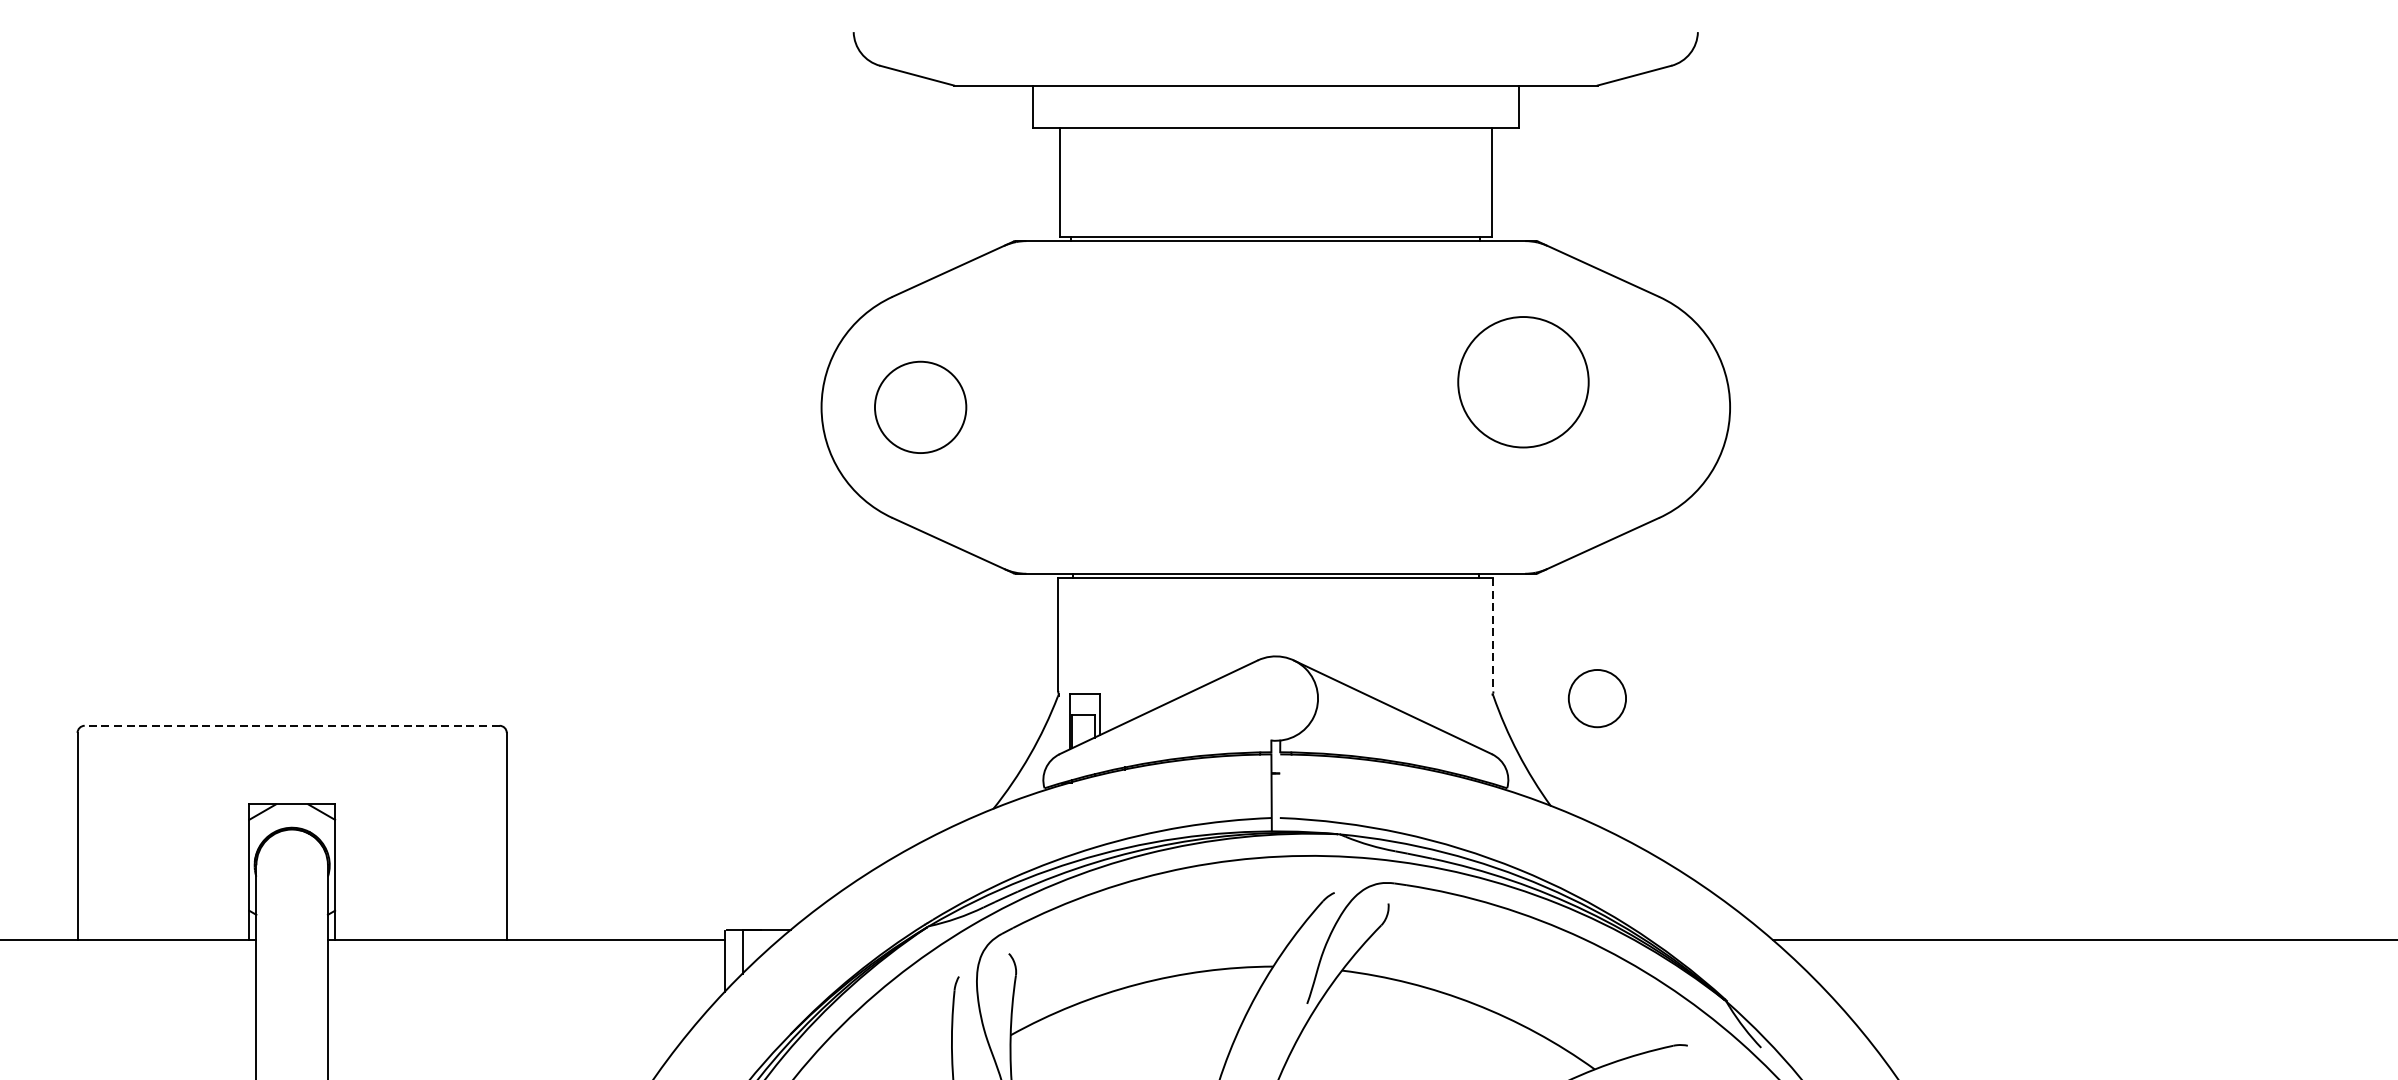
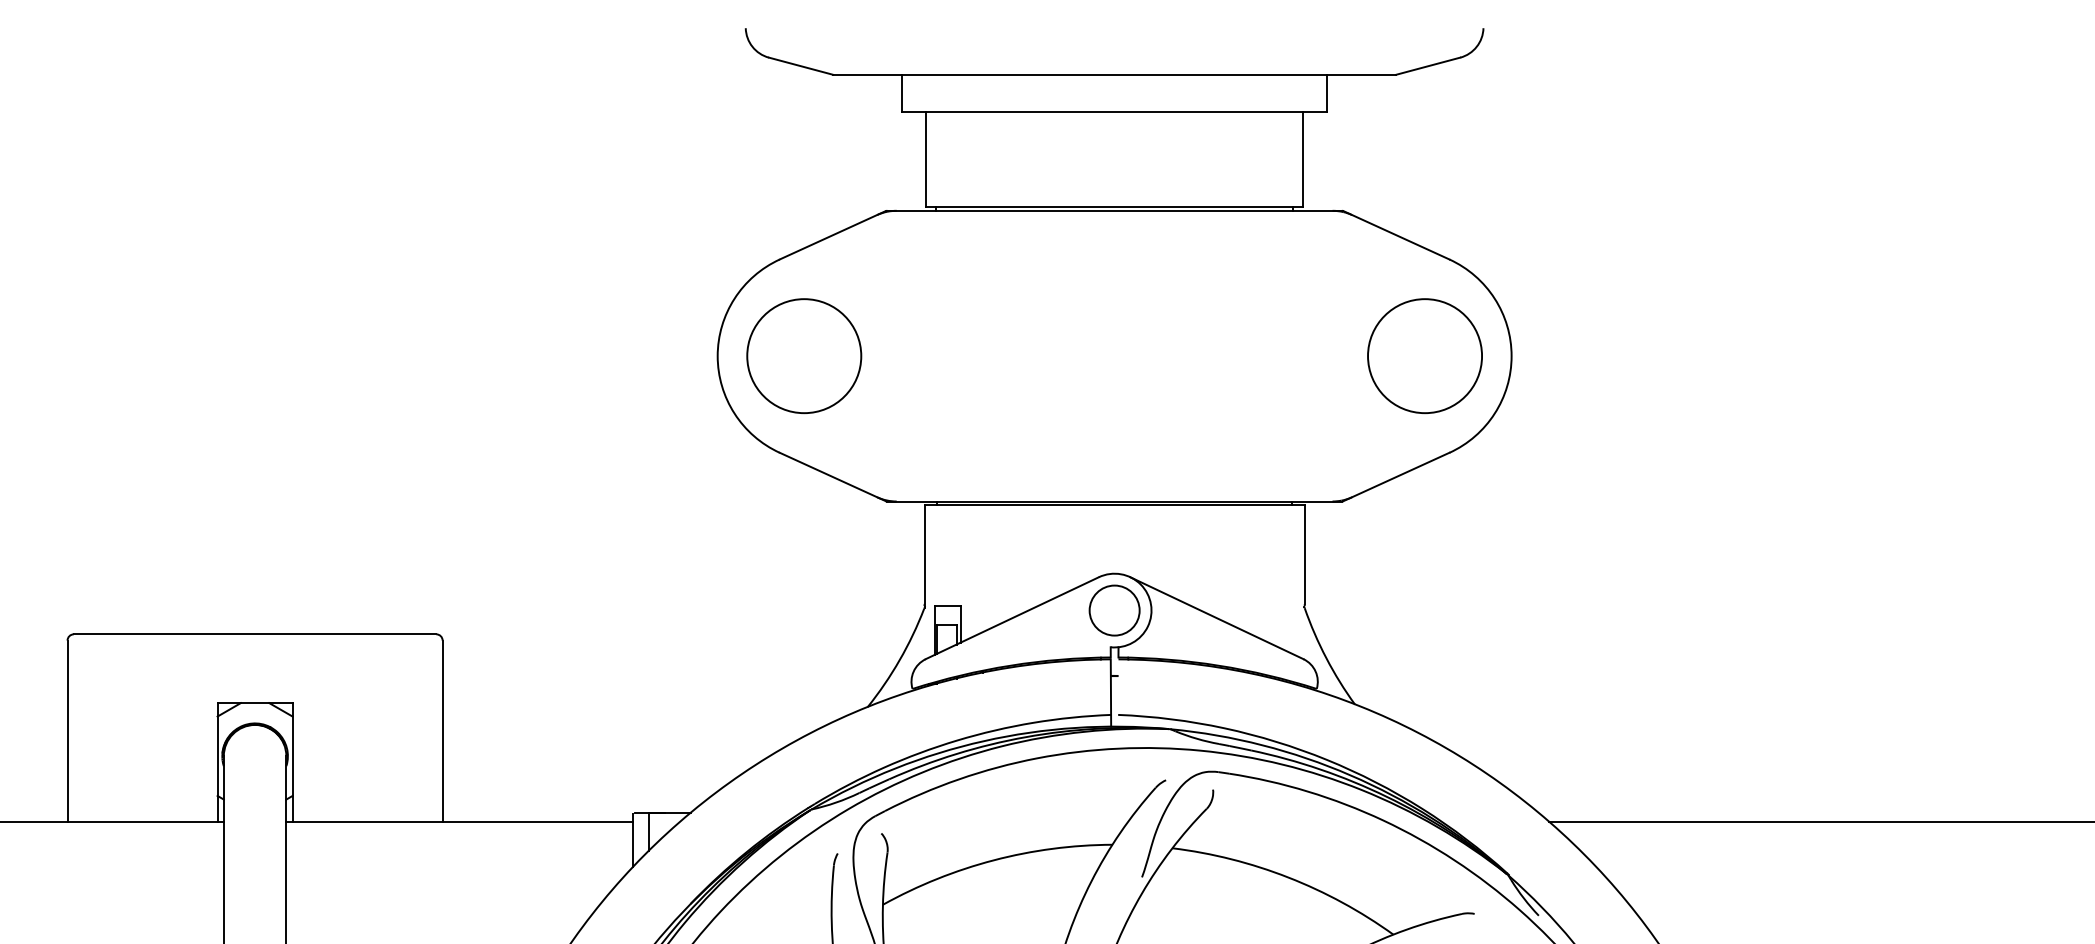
circle: (1522, 382) -> (1424, 356), moved
circle: (920, 407) -> (804, 356), size x1.43
line: (1493, 634) -> (1304, 554), dashed -> solid
circle: (1597, 698) -> (1114, 610), moved
line: (291, 725) -> (254, 634), dashed -> solid

